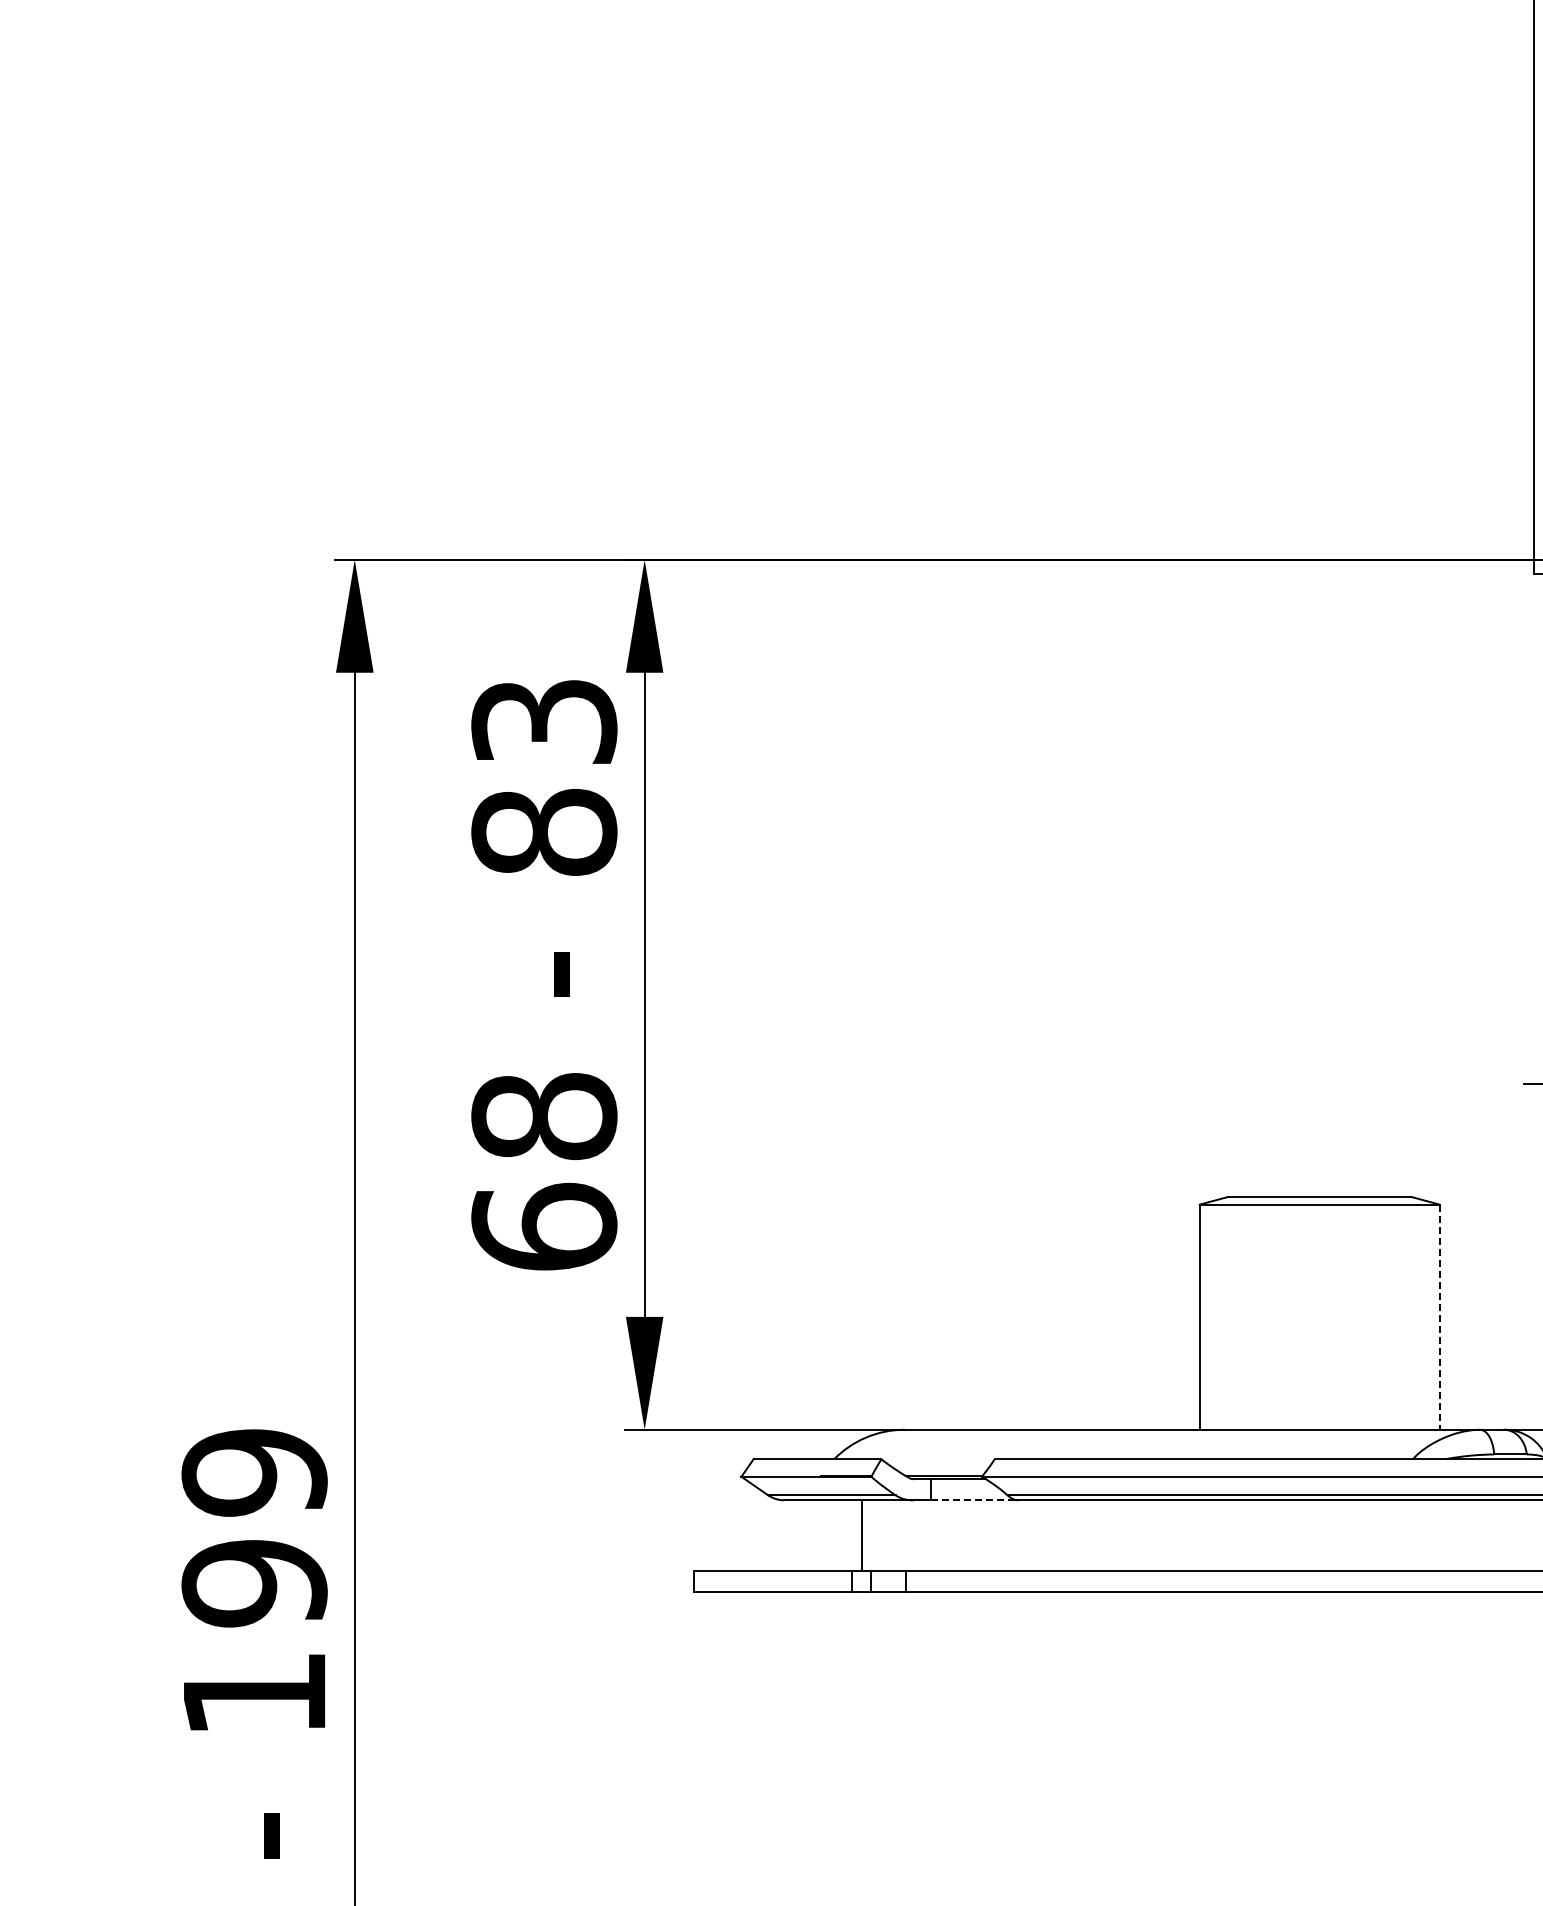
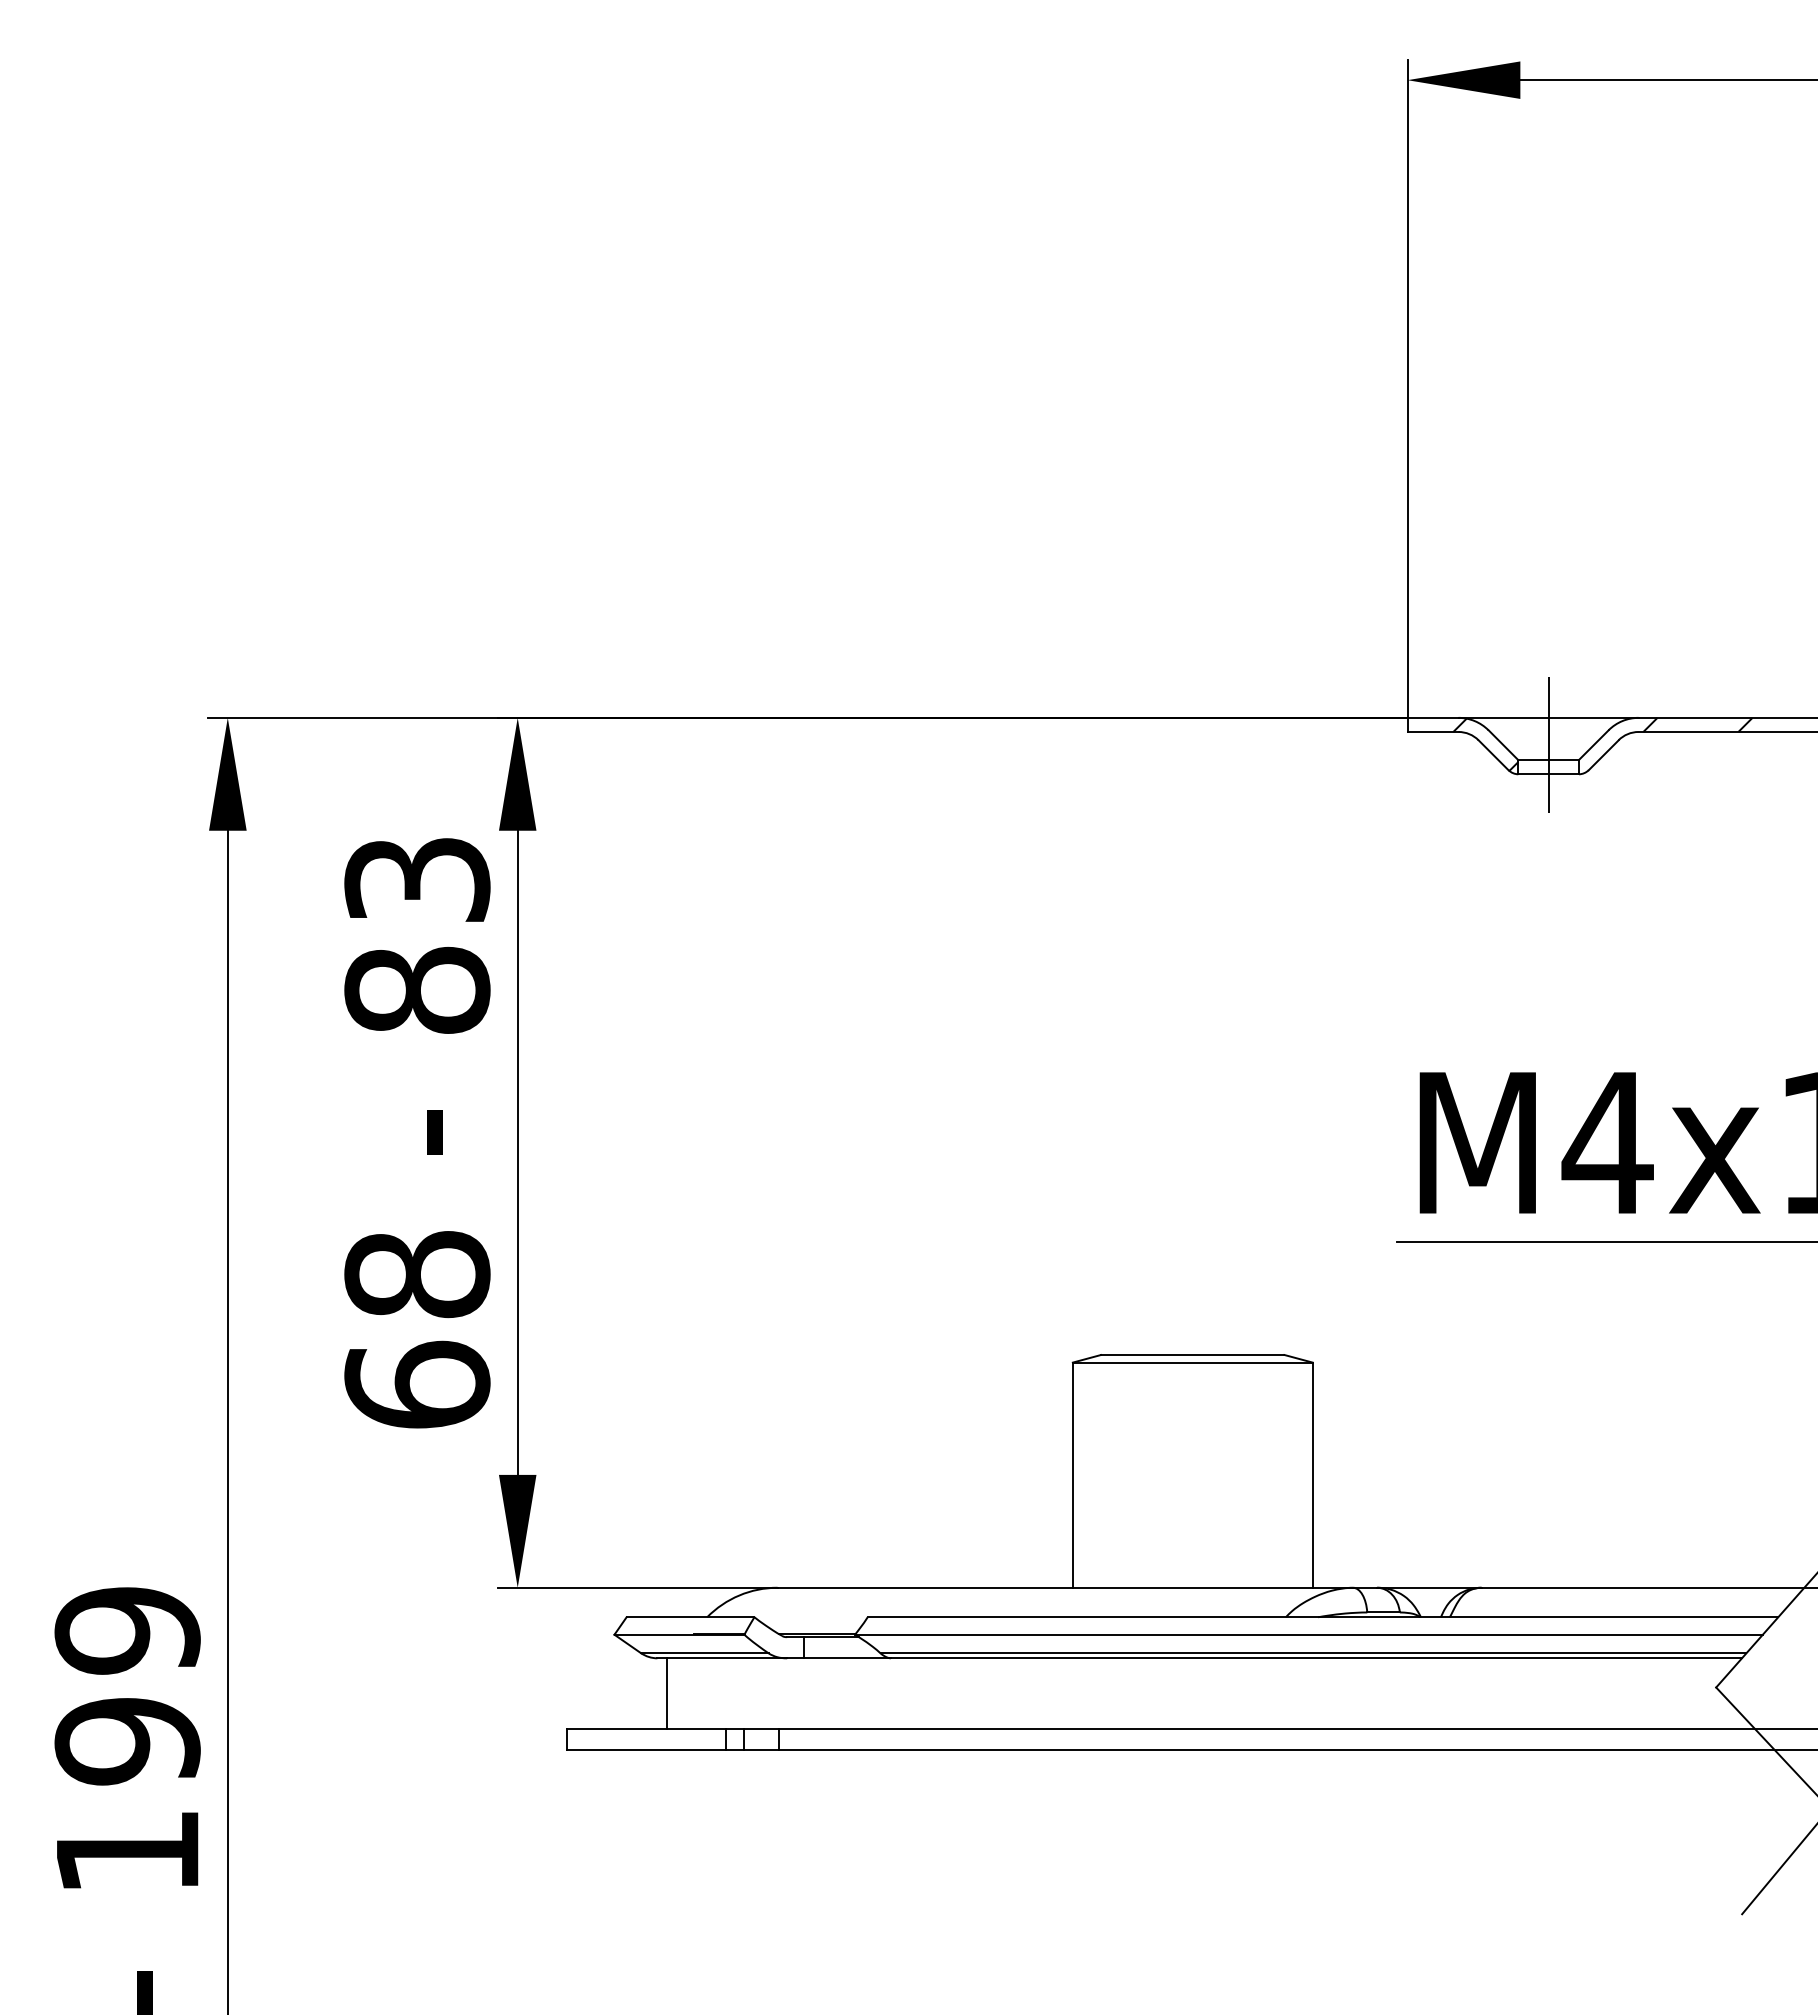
line: (1439, 1317) -> (1312, 1475), dashed -> solid
line: (973, 1500) -> (846, 1658), dashed -> solid
line: (861, 1535) -> (666, 1693), moved

